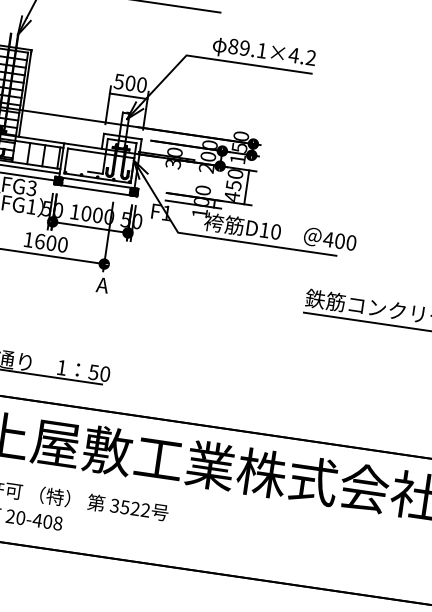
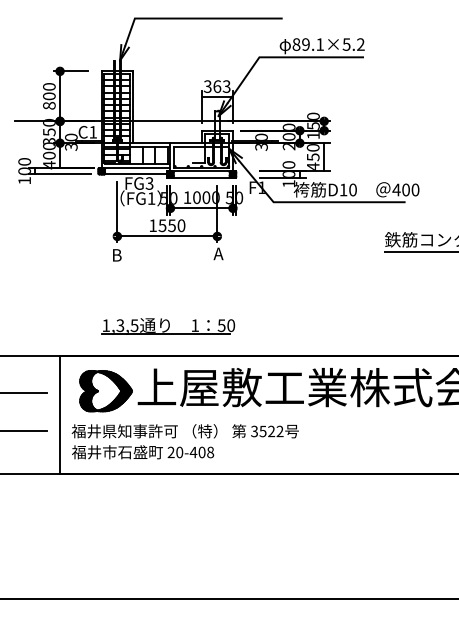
text: (293, 55) -> (346, 44), 89.1×4.2 -> 89.1×5.2
text: (130, 83) -> (217, 86), 500 -> 363
text: (44, 241) -> (166, 225), 1600 -> 1550

